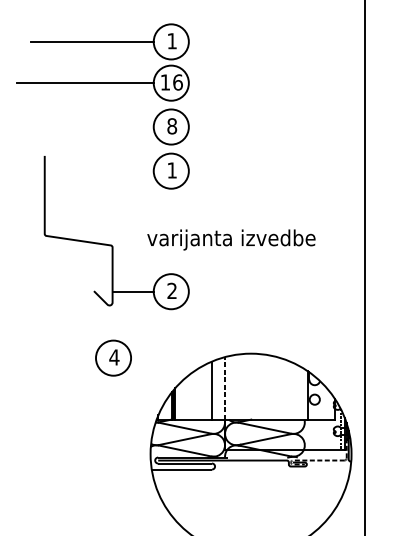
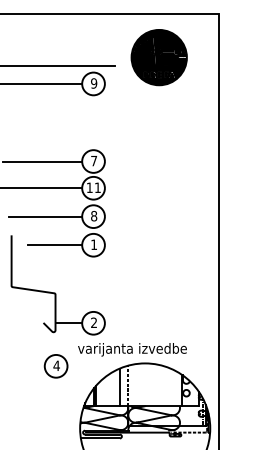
text: (171, 41) -> (93, 161), 1 -> 7
text: (177, 82) -> (97, 187), 16 -> 11
line: (97, 126) -> (45, 216), added
line: (112, 171) -> (55, 245), added
text: (231, 239) -> (132, 349), moved

